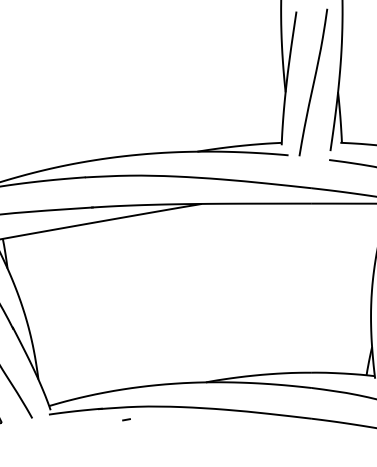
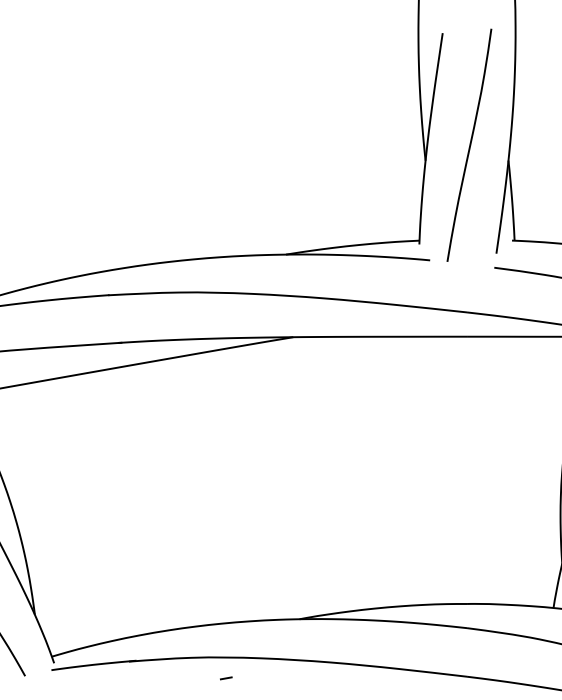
line: (126, 419) -> (226, 677), moved

